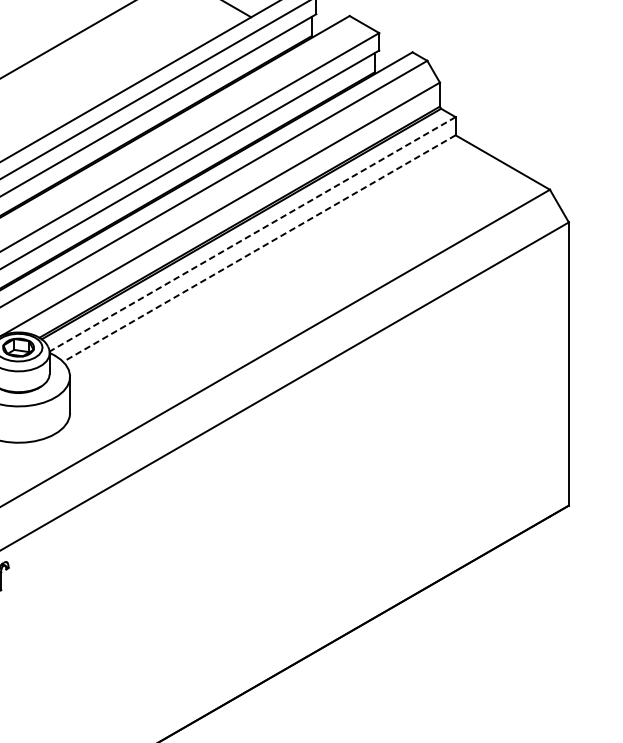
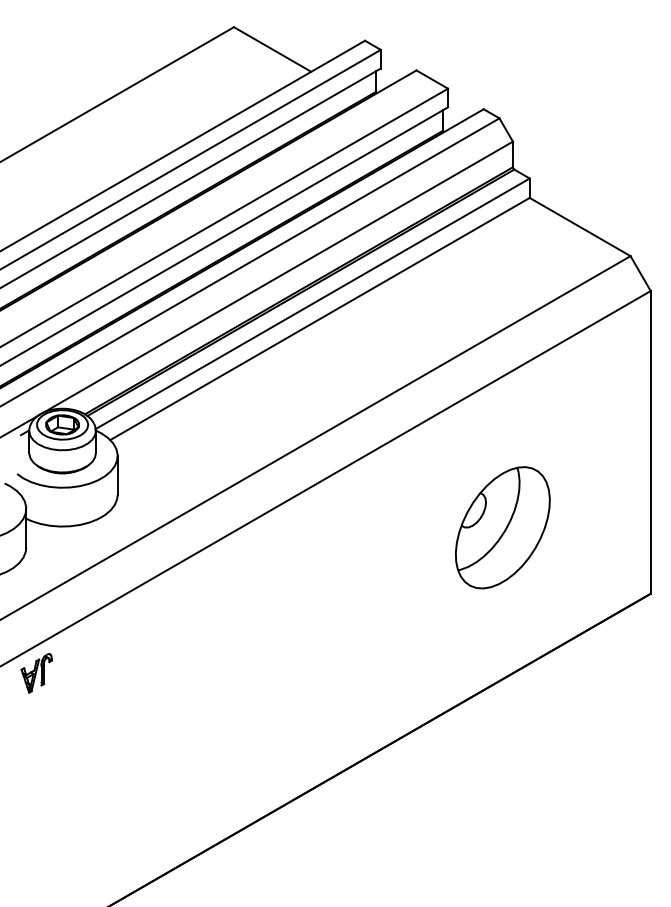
line: (252, 234) -> (312, 303), dashed -> solid
line: (258, 249) -> (319, 319), dashed -> solid
part: (430, 443) -> (502, 527), added

